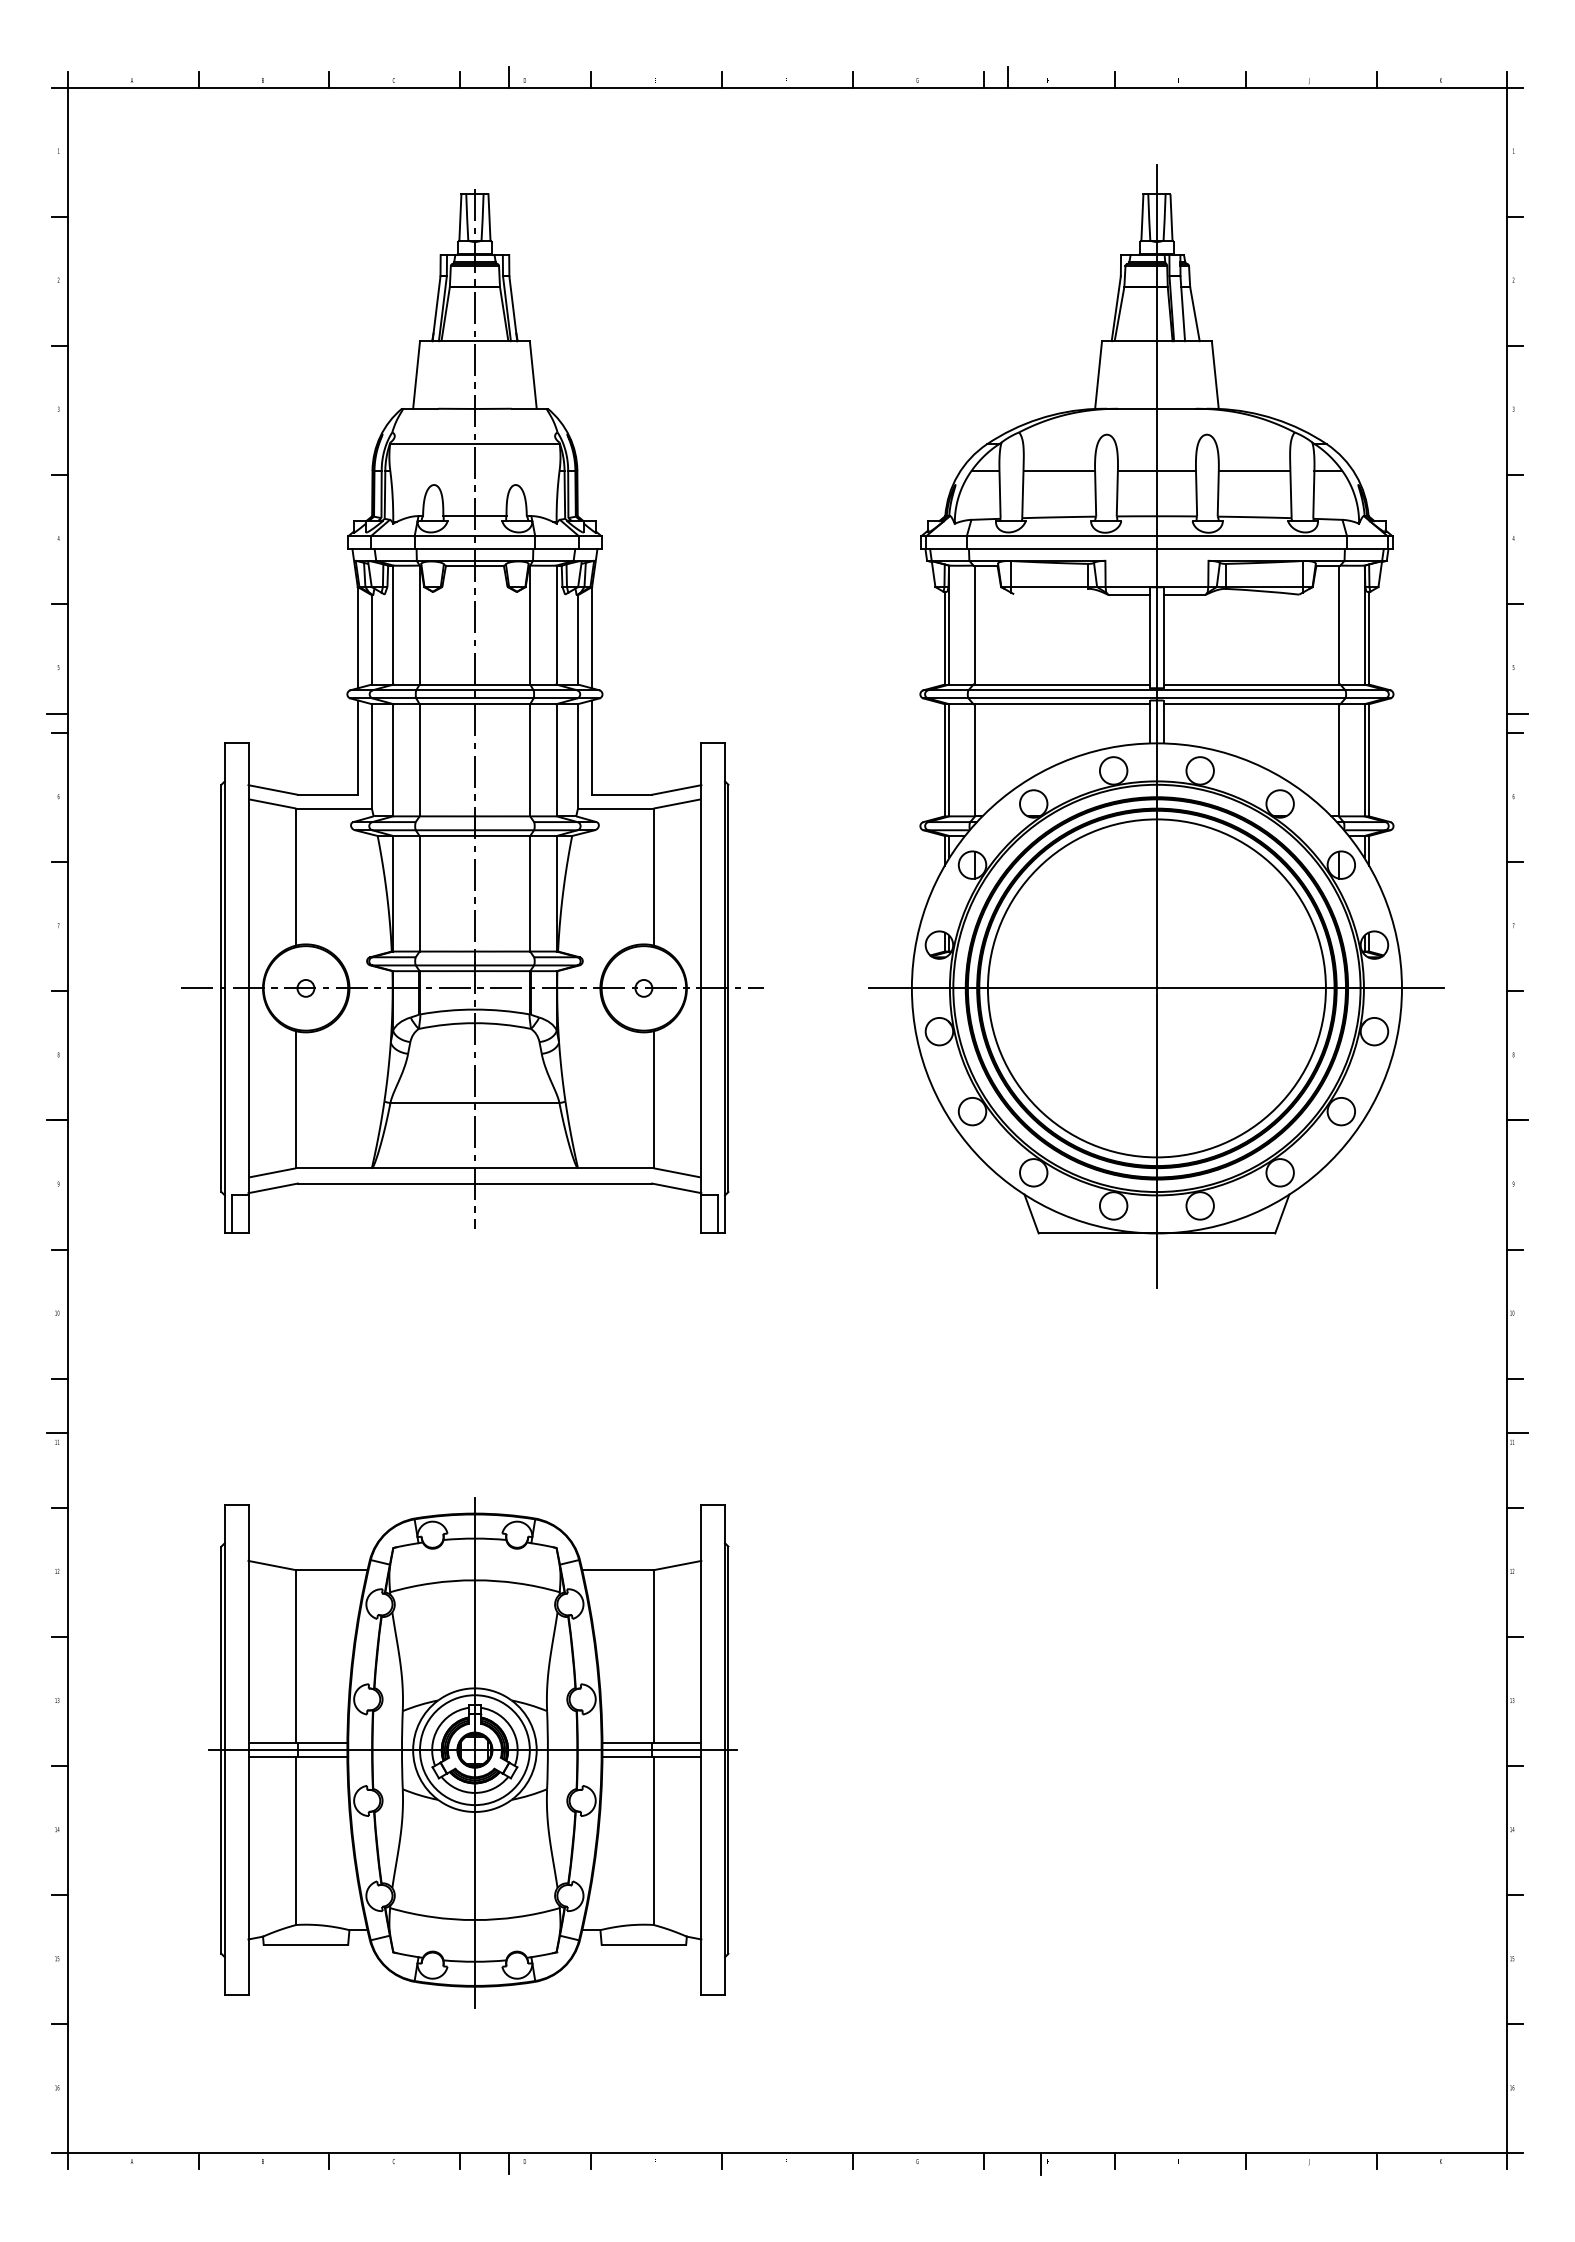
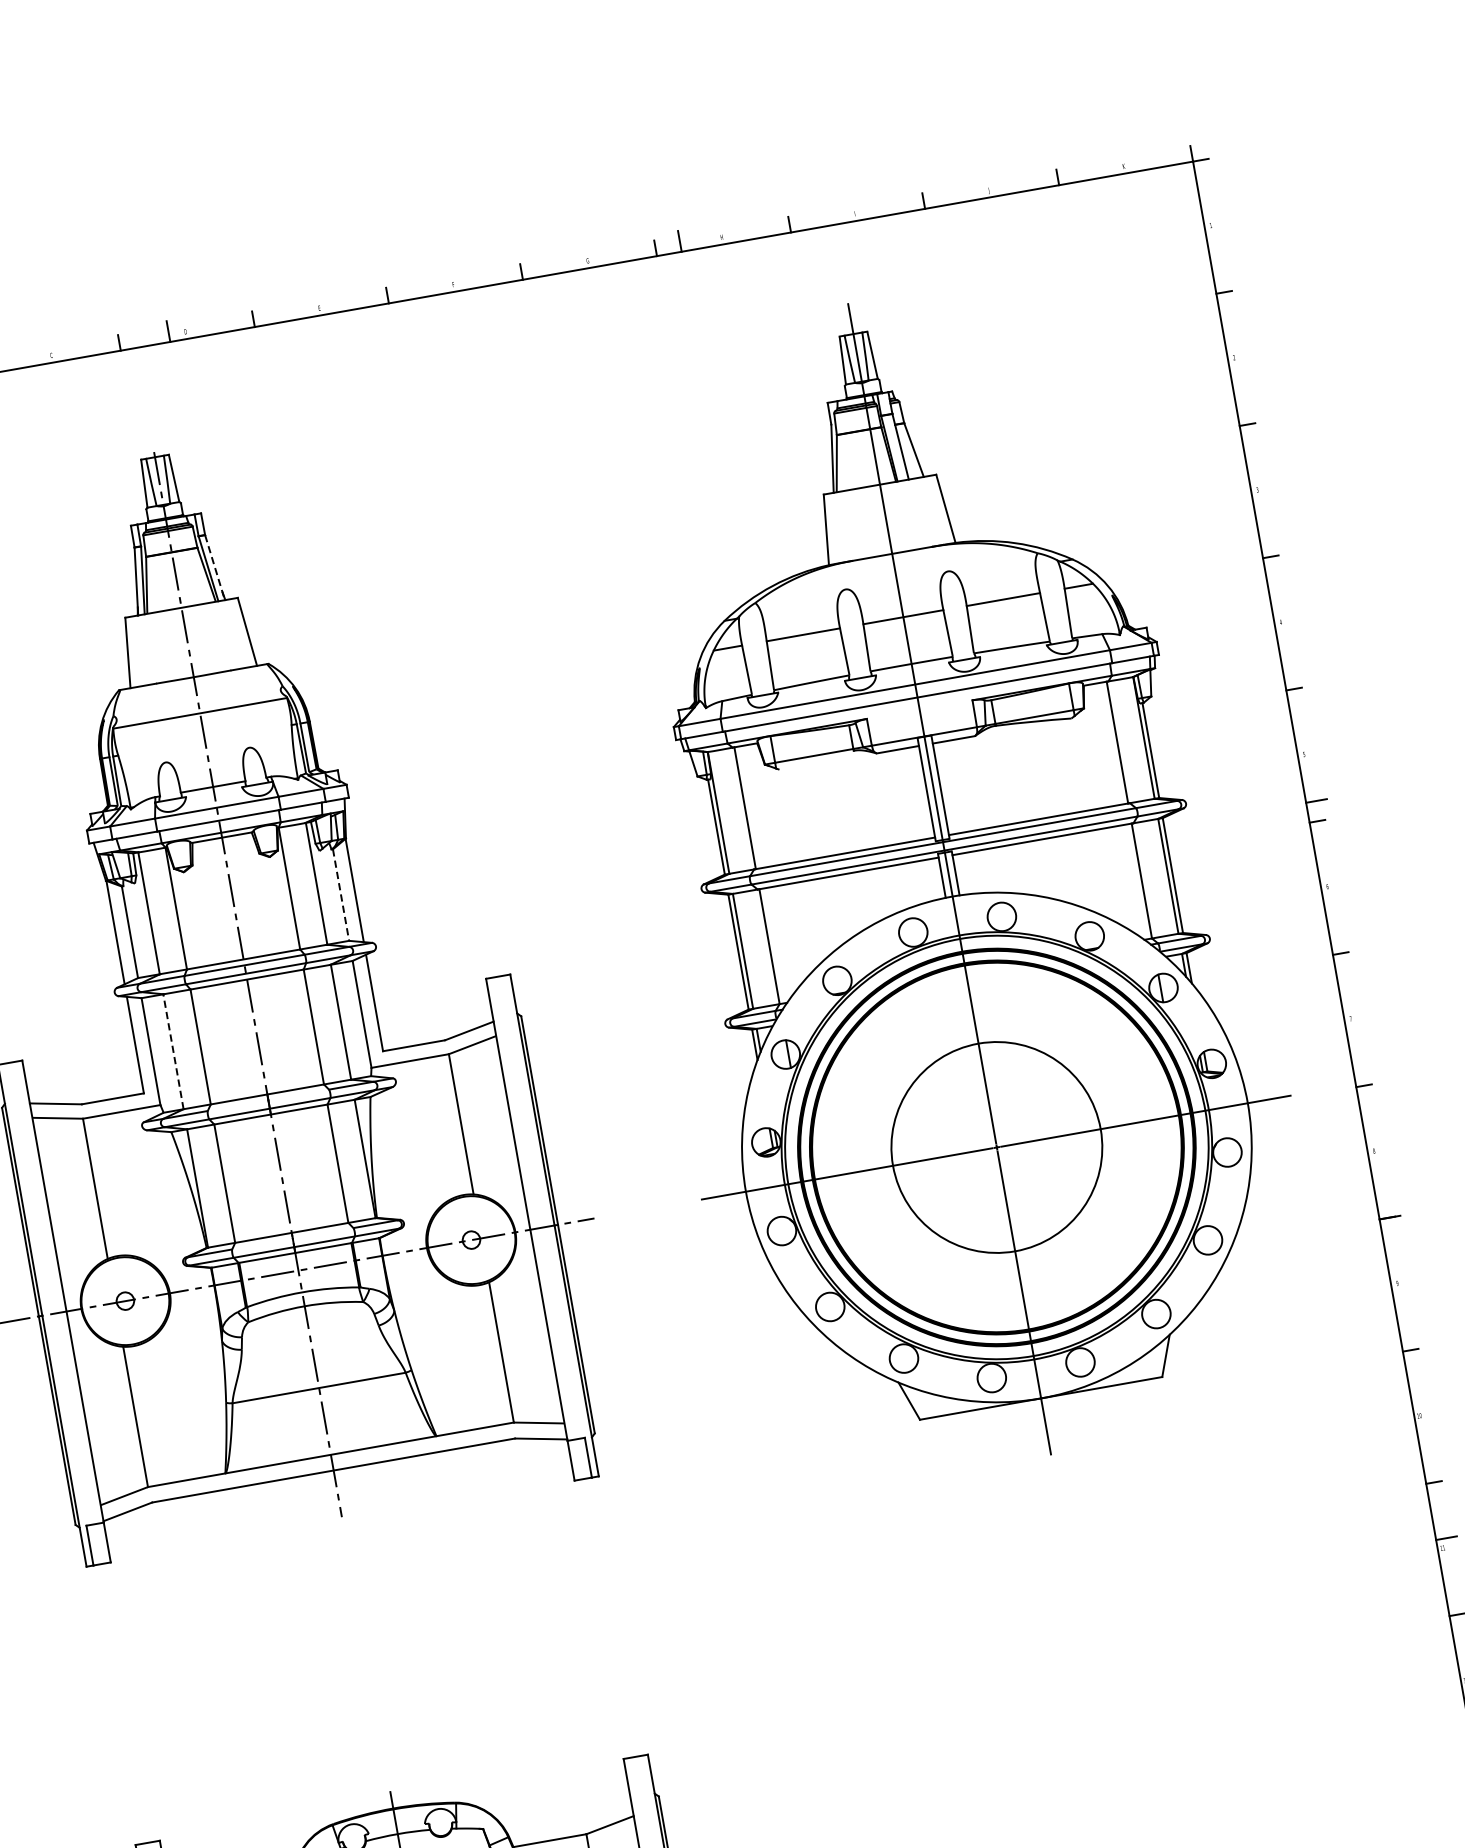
line: (513, 308) -> (215, 567), solid -> dashed
line: (578, 639) -> (341, 894), solid -> dashed
line: (393, 759) -> (173, 1050), solid -> dashed
circle: (1156, 988) -> (996, 1147), size x0.6

